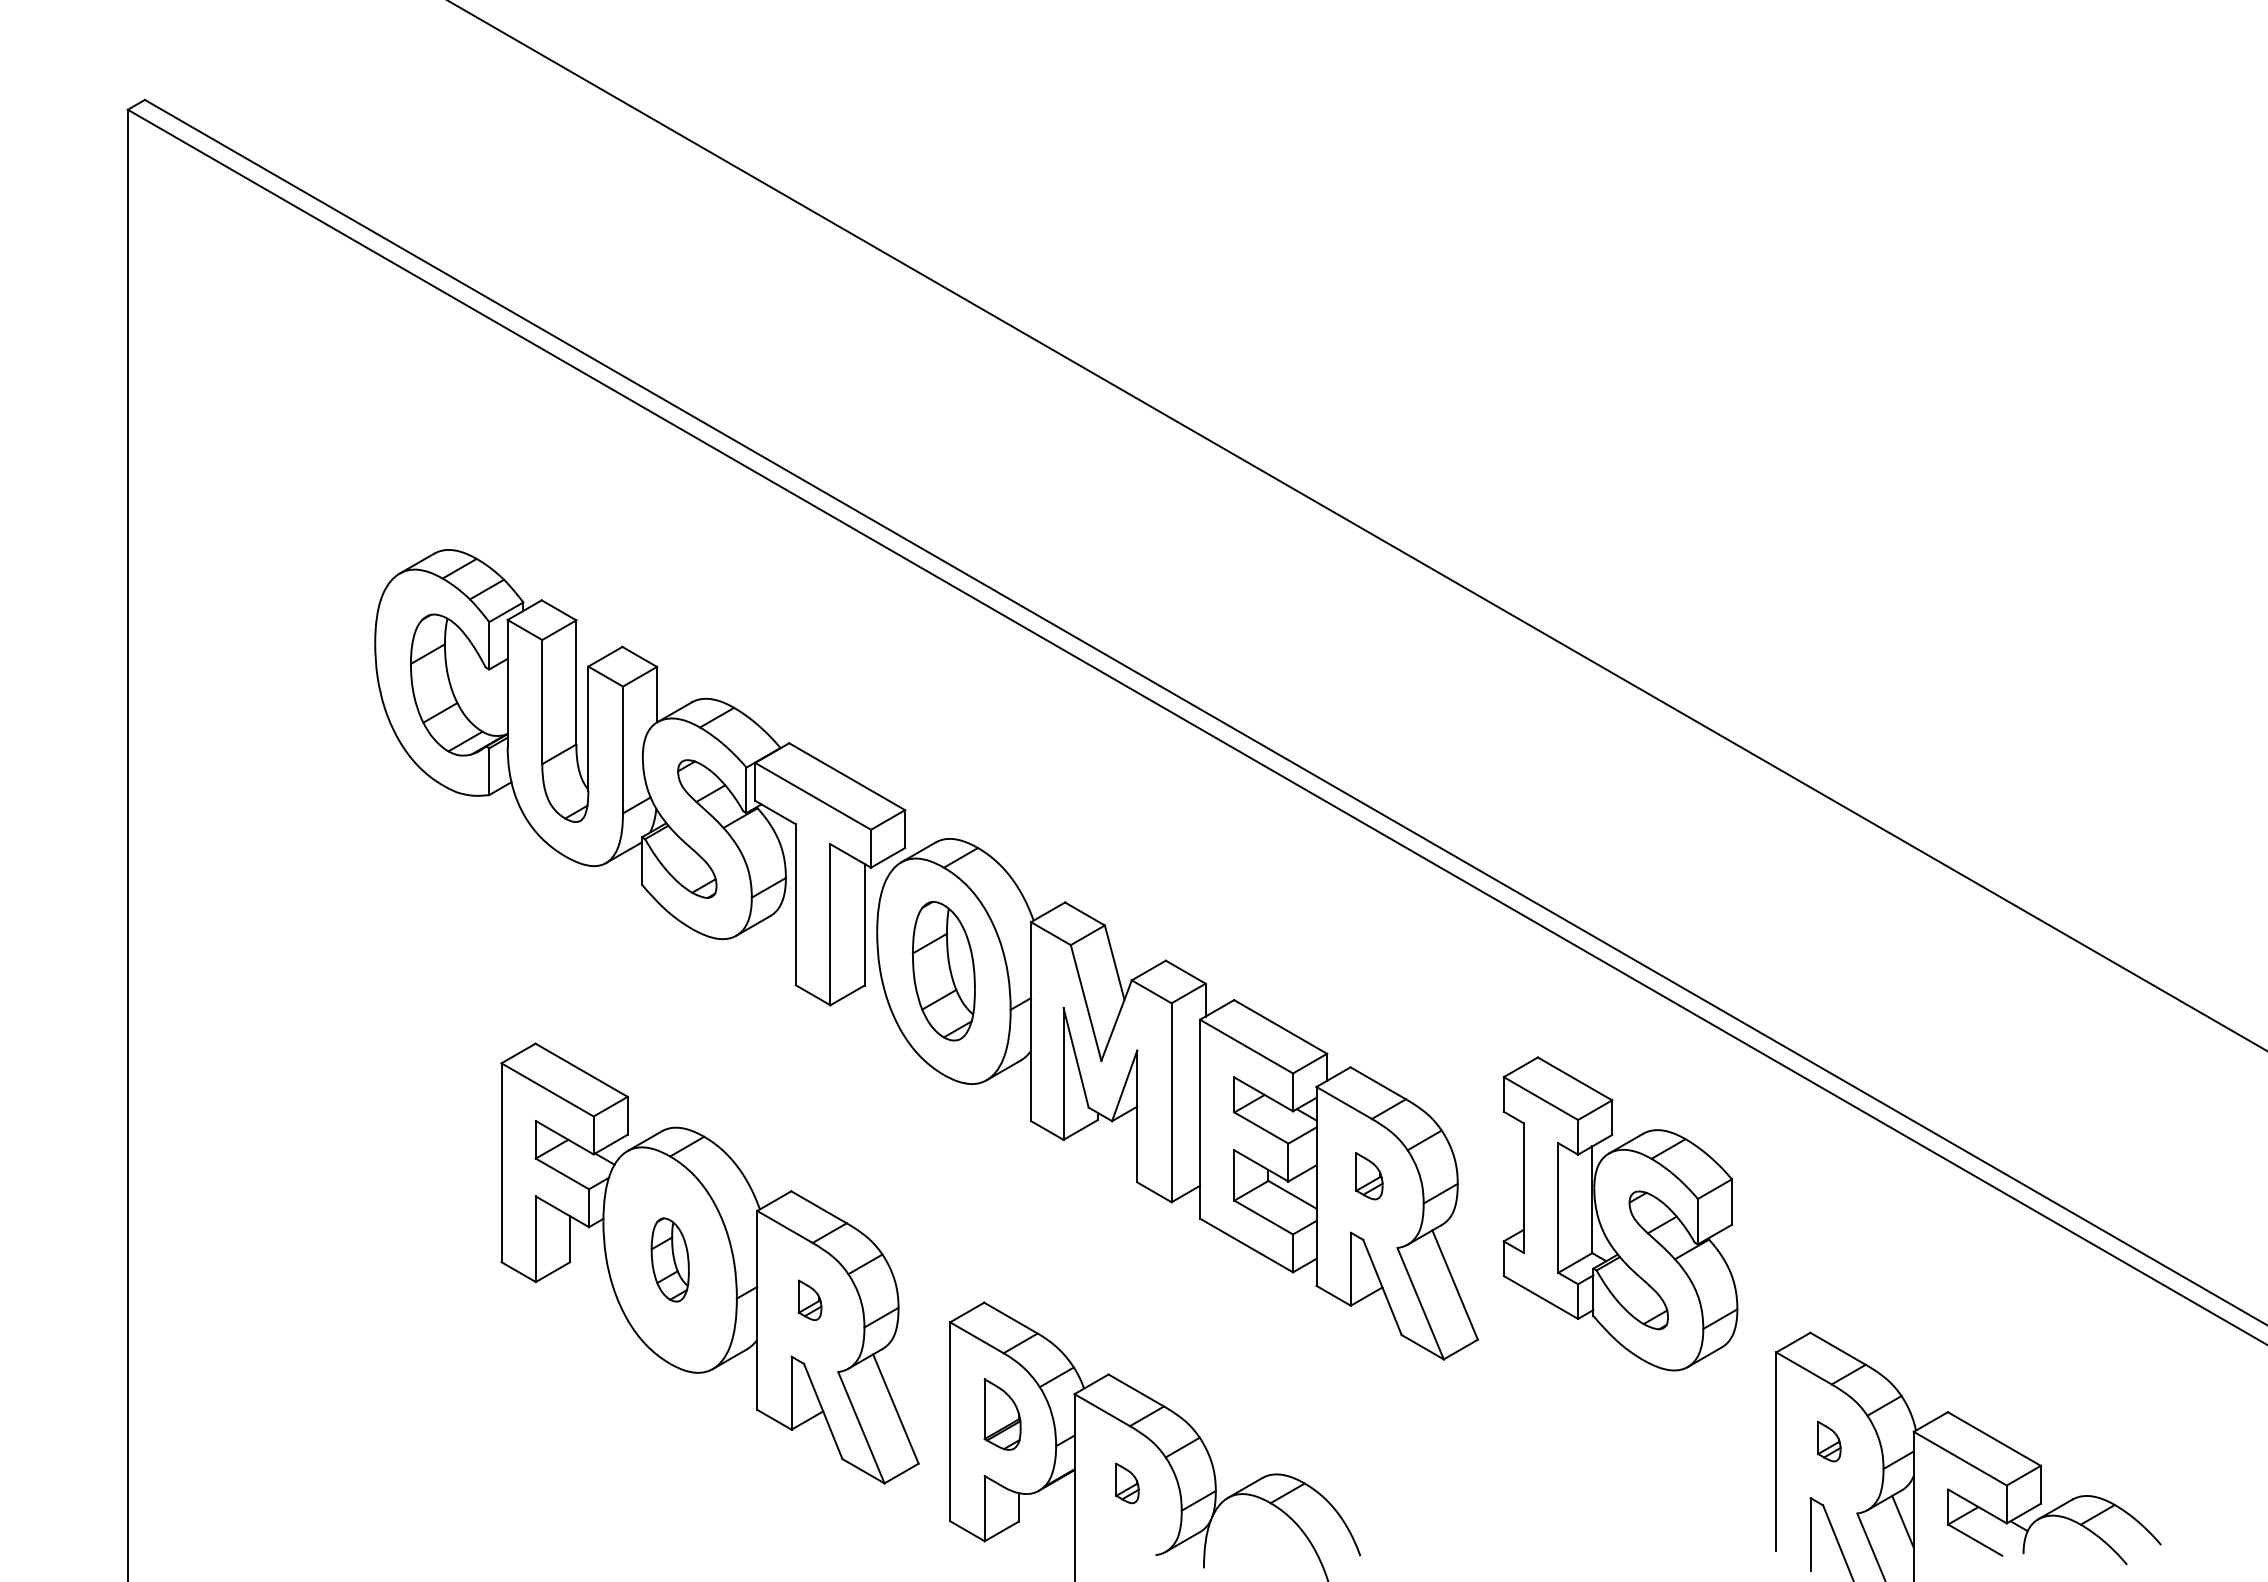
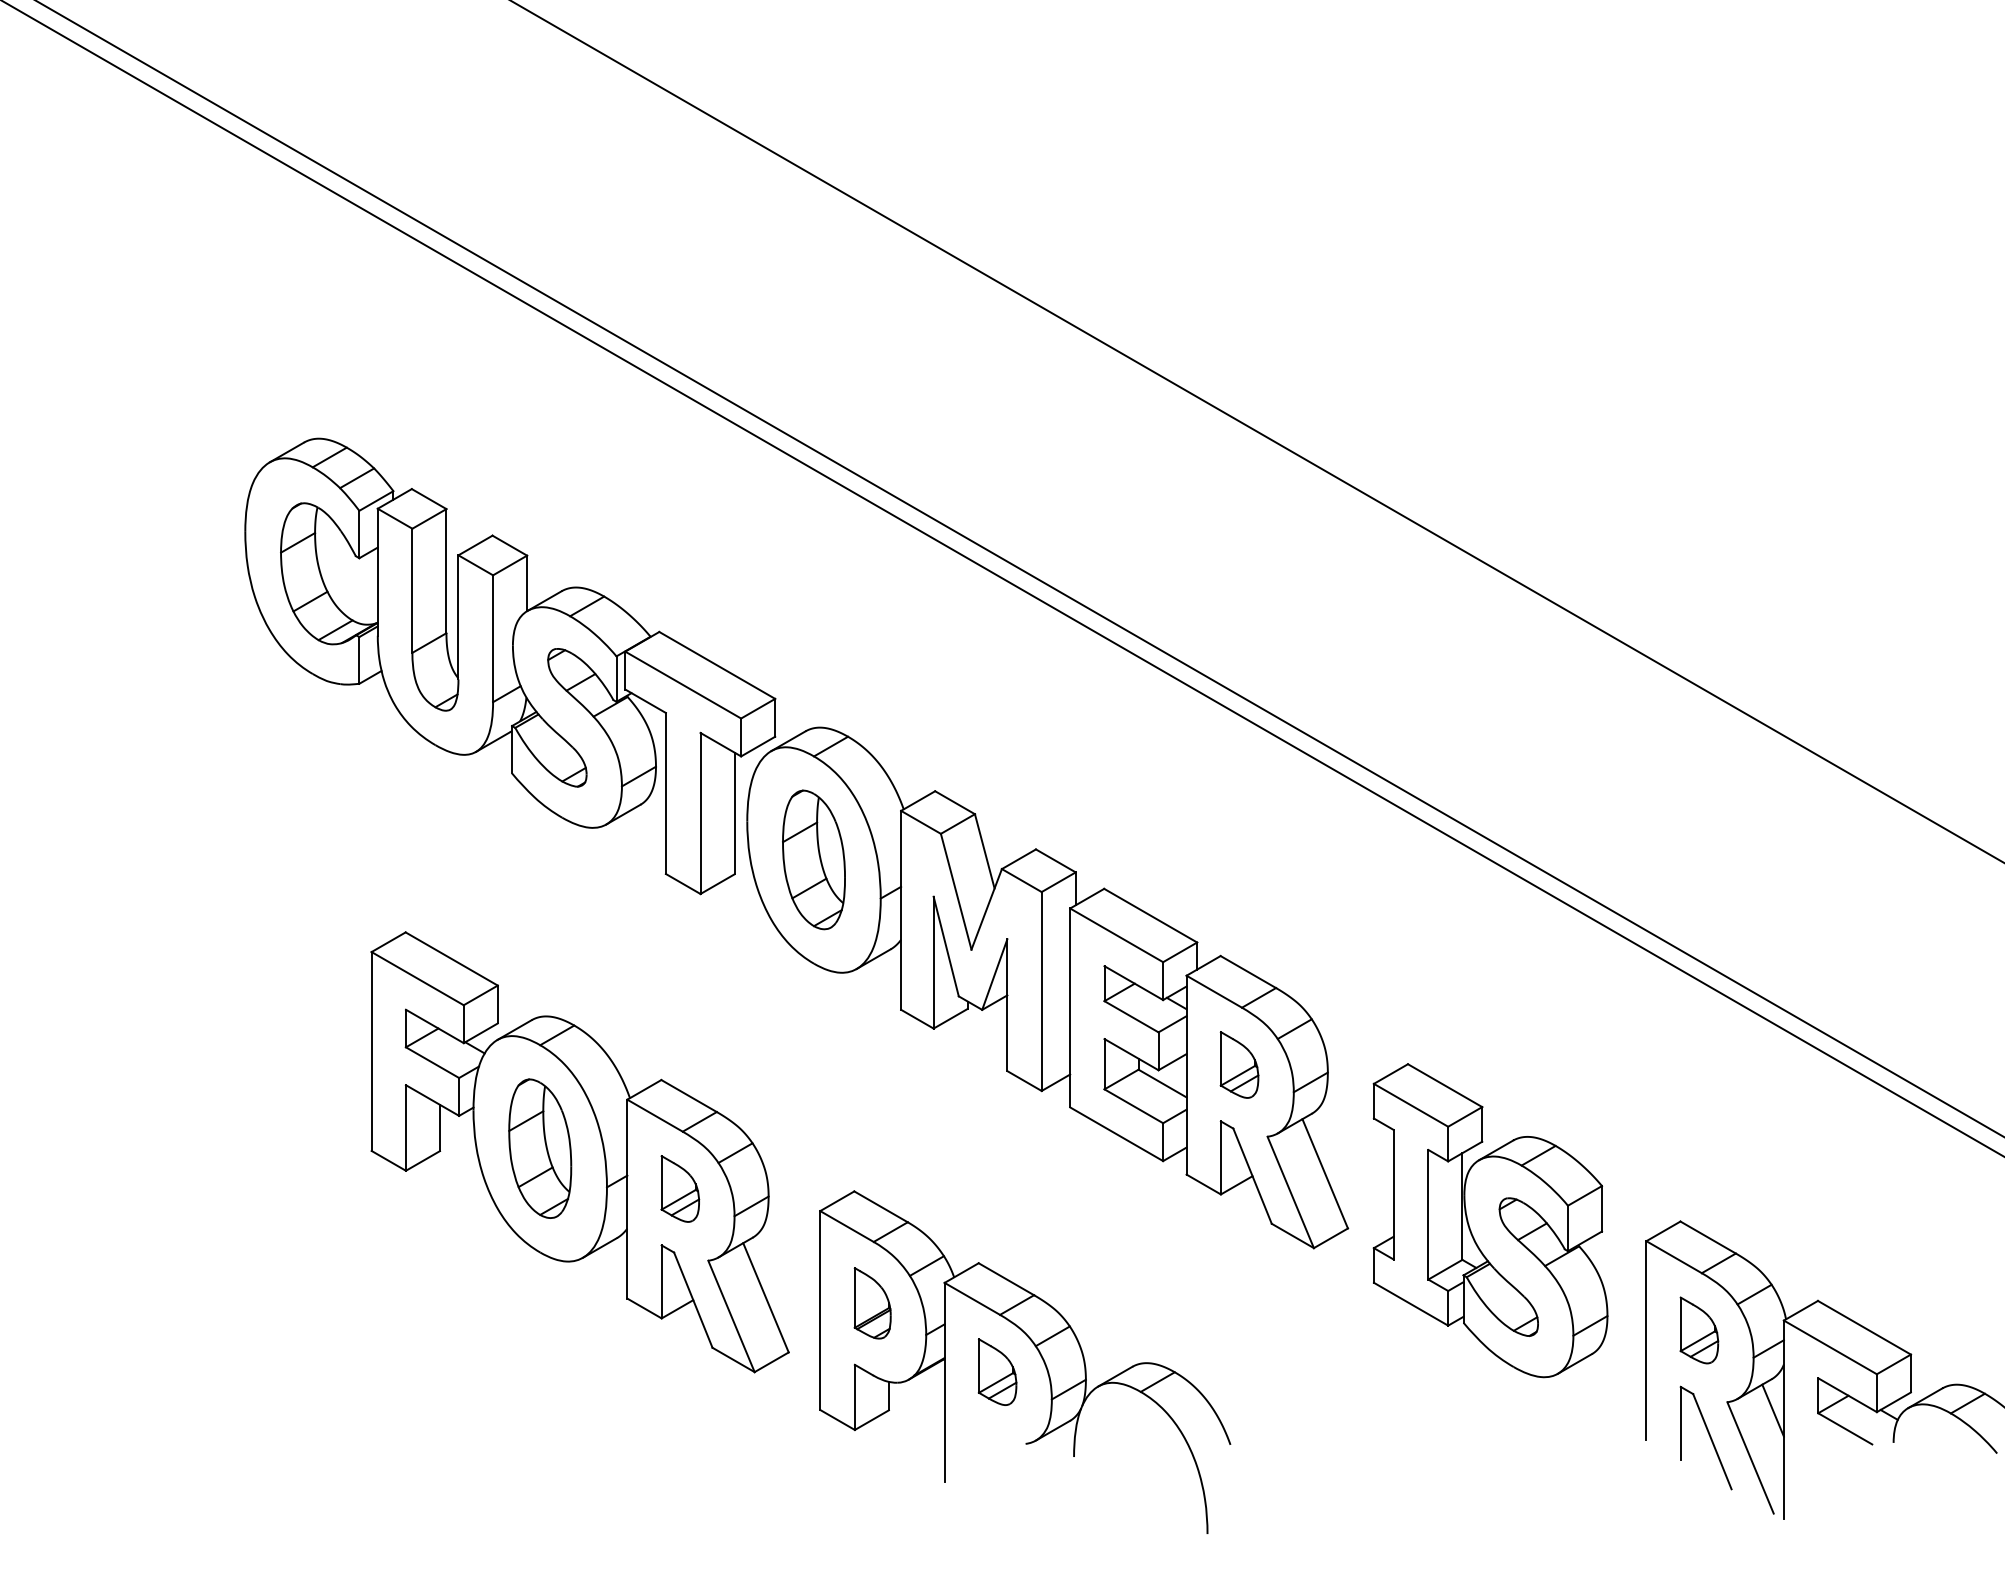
part: (1369, 1176) -> (1239, 1065), size x1.43
part: (1620, 1213) -> (1490, 1220), moved
part: (670, 1259) -> (540, 1148), size x1.67
part: (809, 1300) -> (679, 1189), size x1.67
part: (1829, 1441) -> (1699, 1330), size x1.67
part: (1127, 1483) -> (997, 1372), size x1.67

